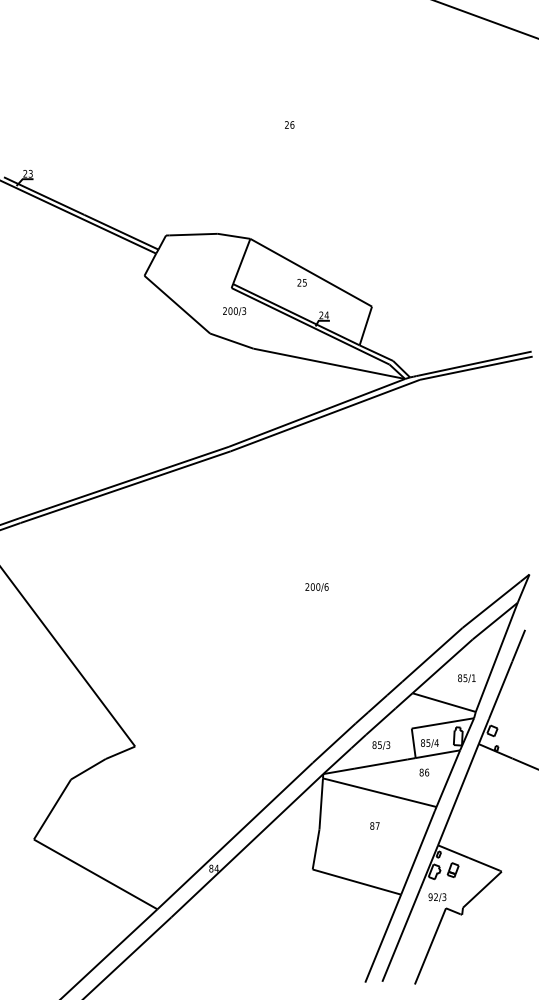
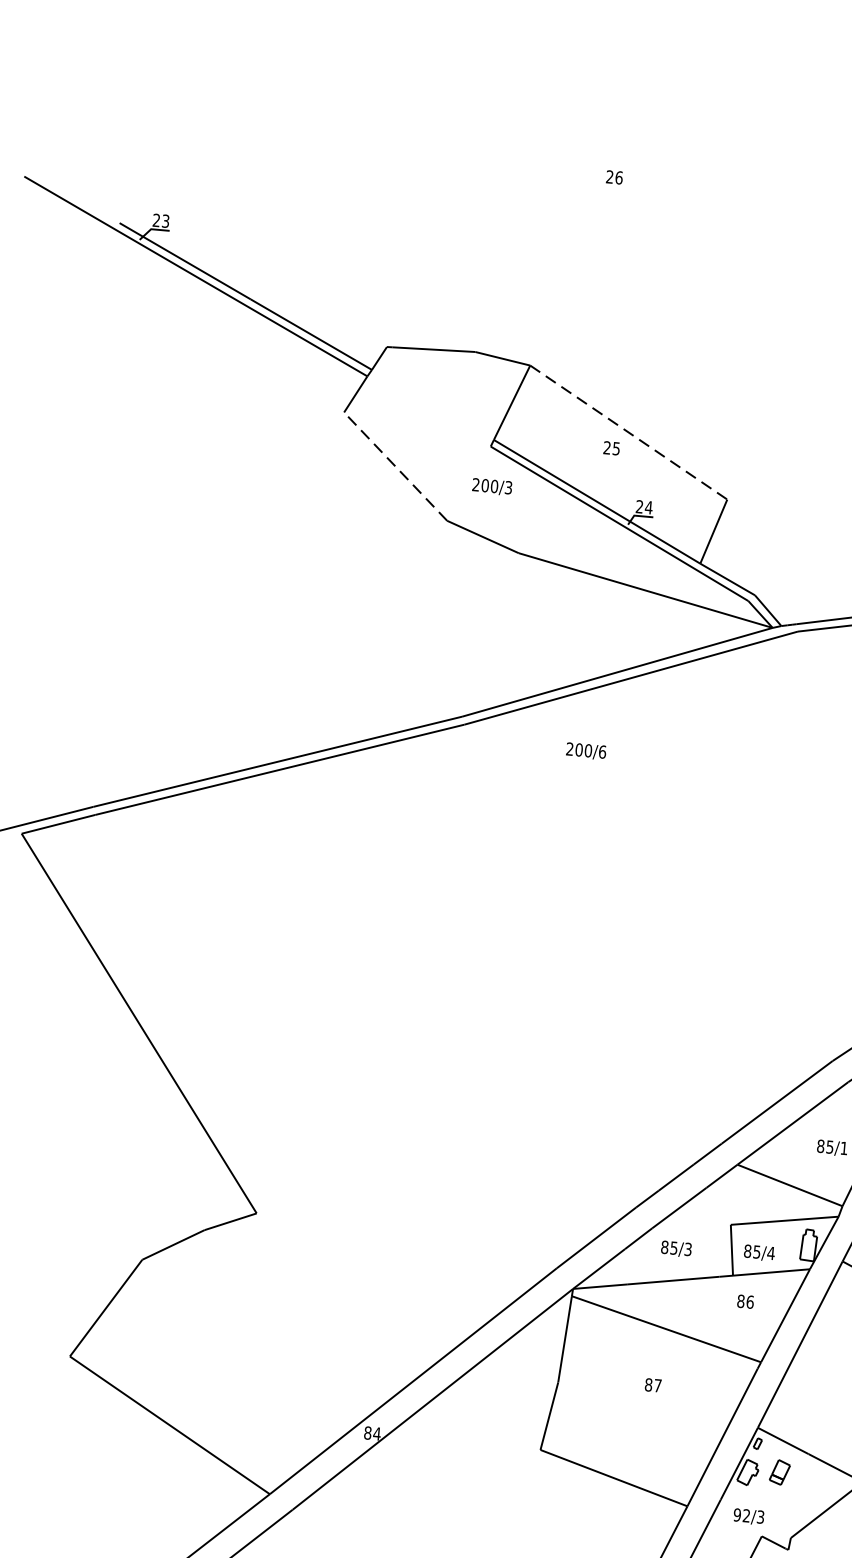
line: (311, 272) -> (629, 432), solid -> dashed
line: (177, 304) -> (396, 466), solid -> dashed
text: (316, 587) -> (585, 751), moved

